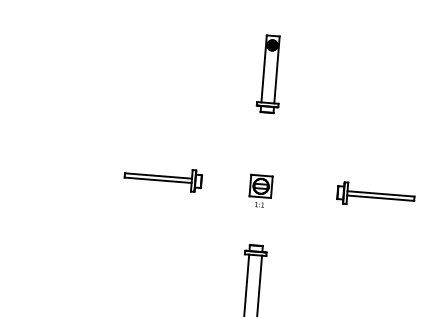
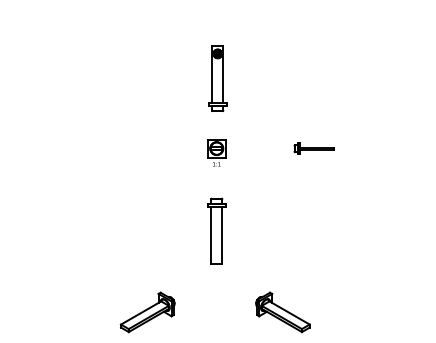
part: (269, 74) -> (217, 78), moved
part: (163, 178) -> (133, 148), removed
part: (375, 195) -> (313, 148), size x0.6

